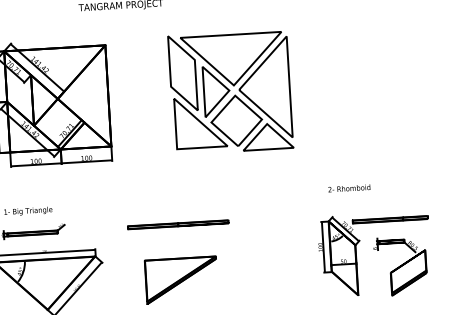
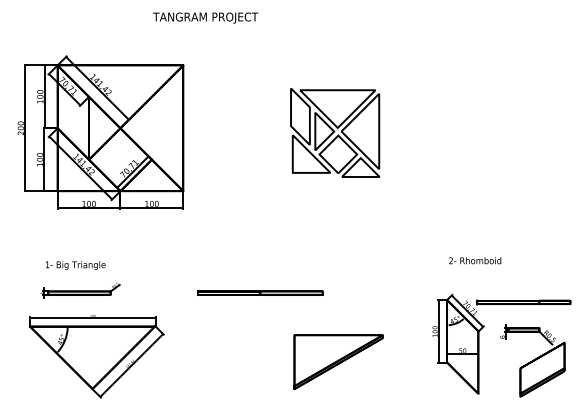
part: (230, 92) -> (334, 132), size x0.6
part: (181, 279) -> (338, 361), moved

